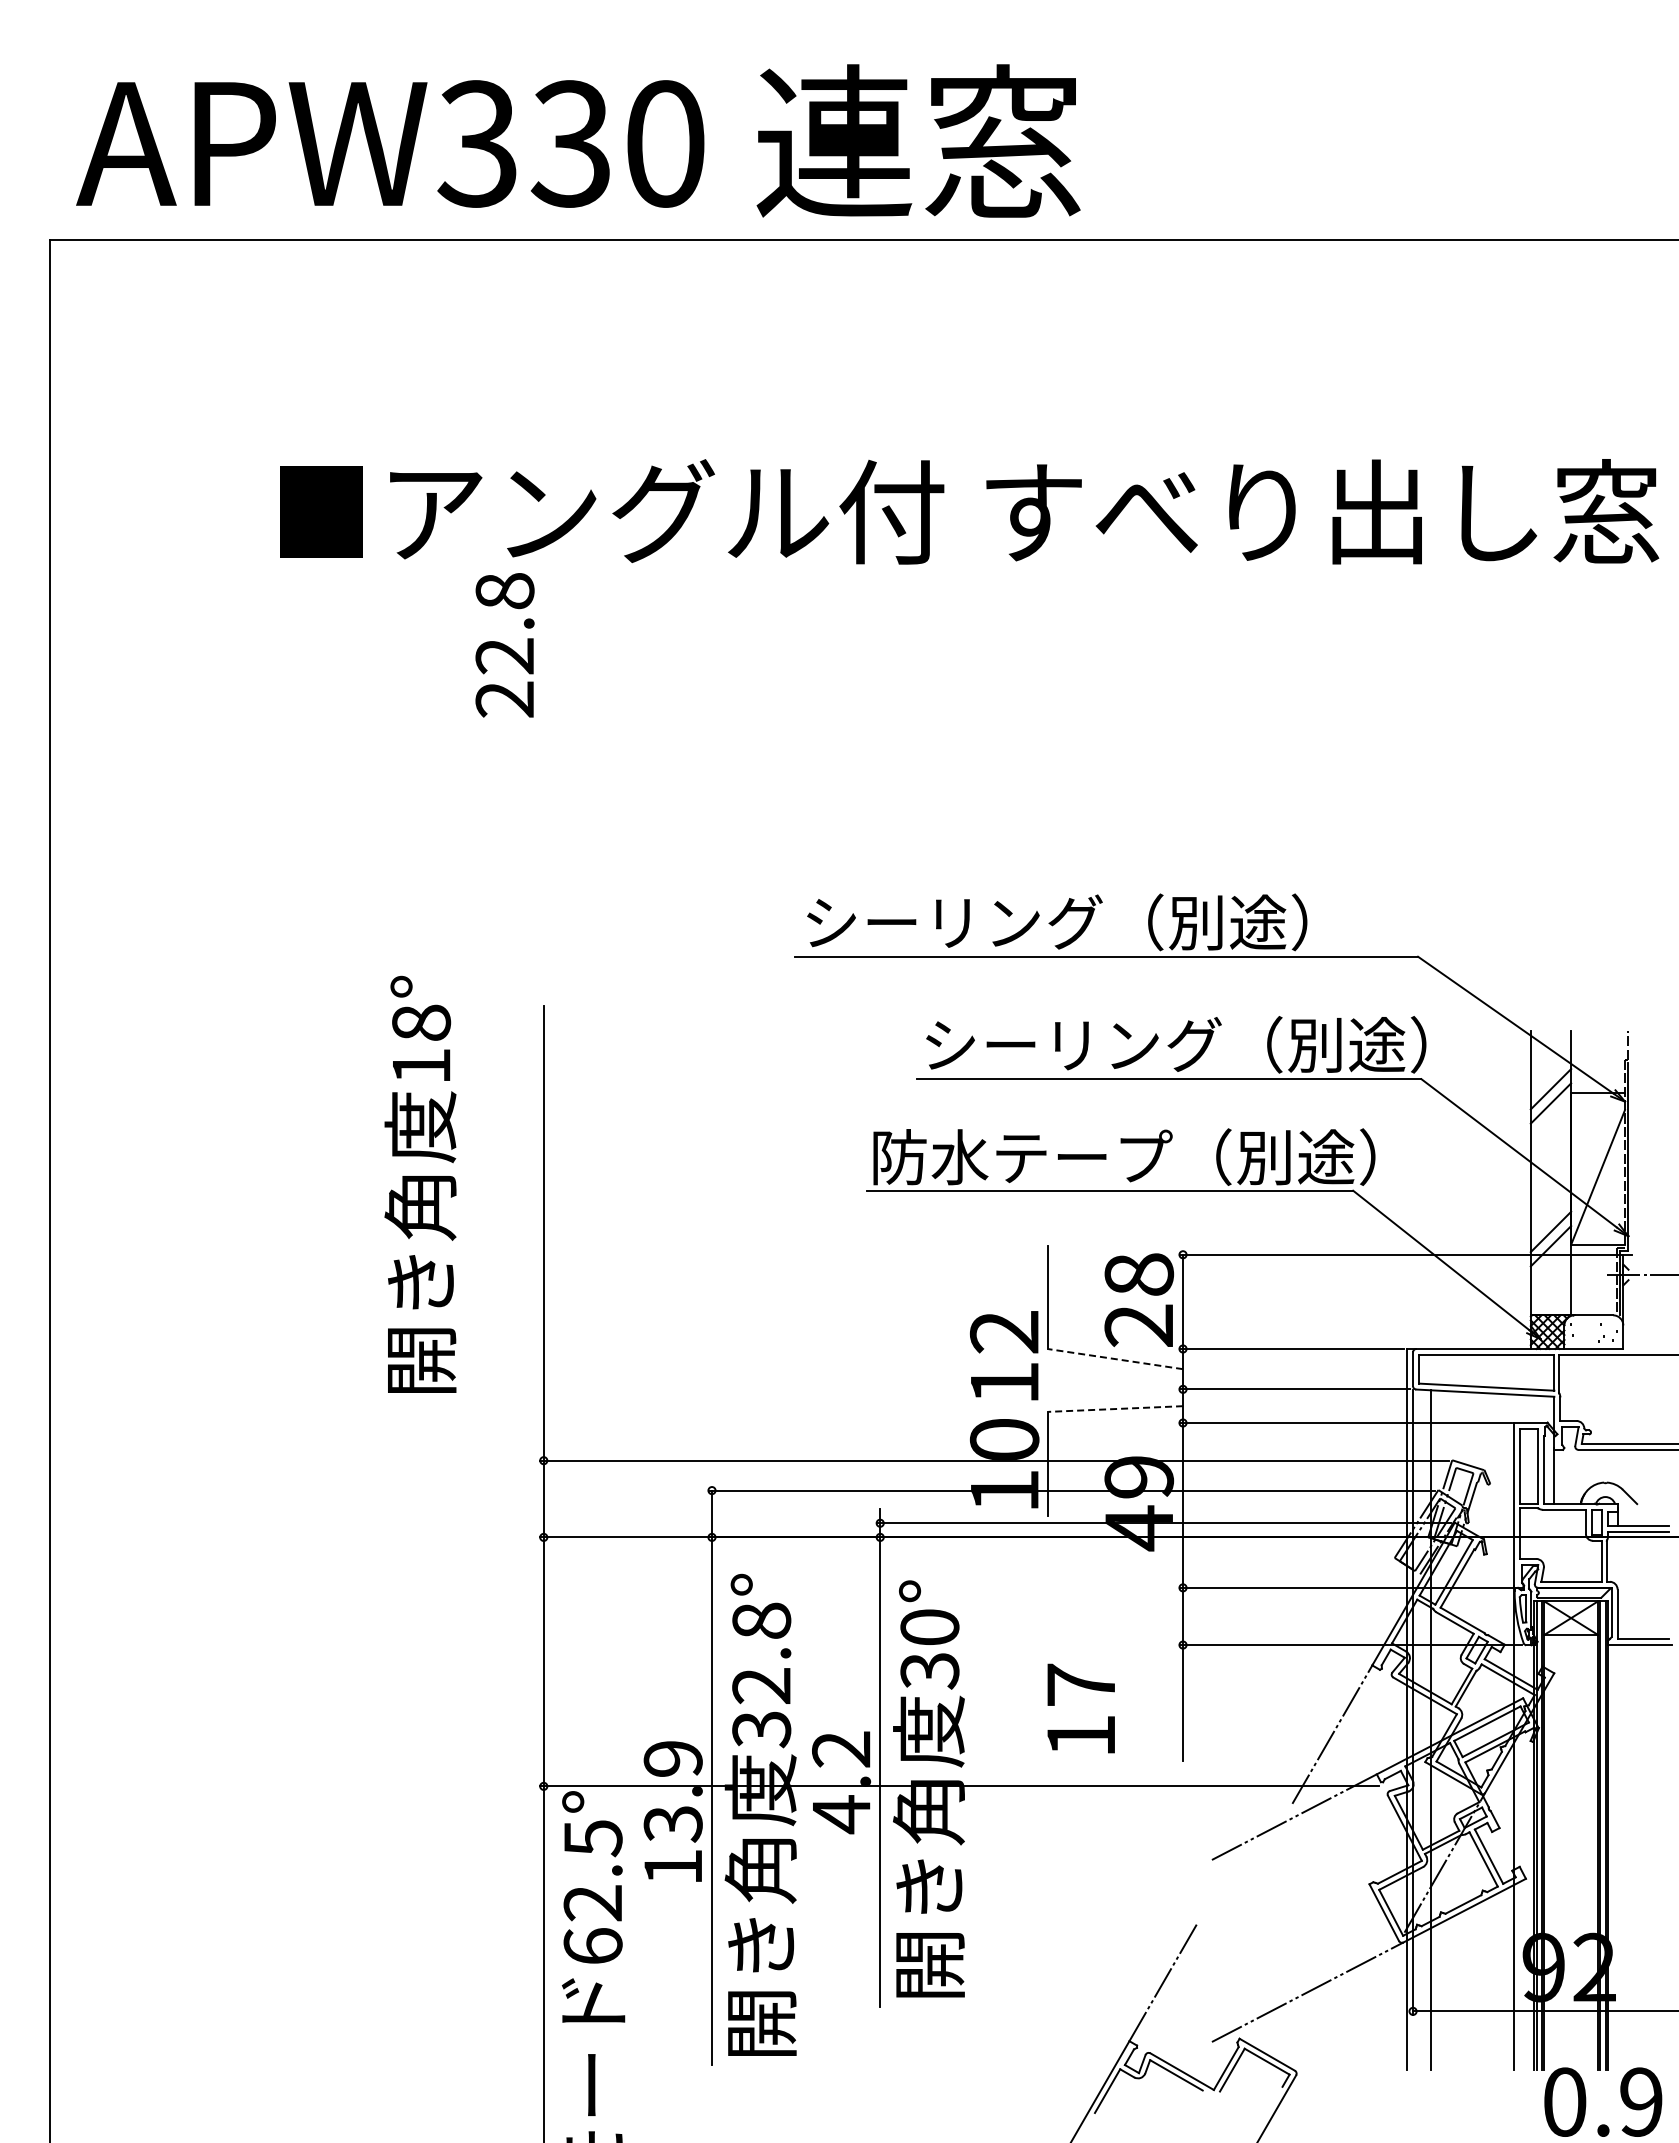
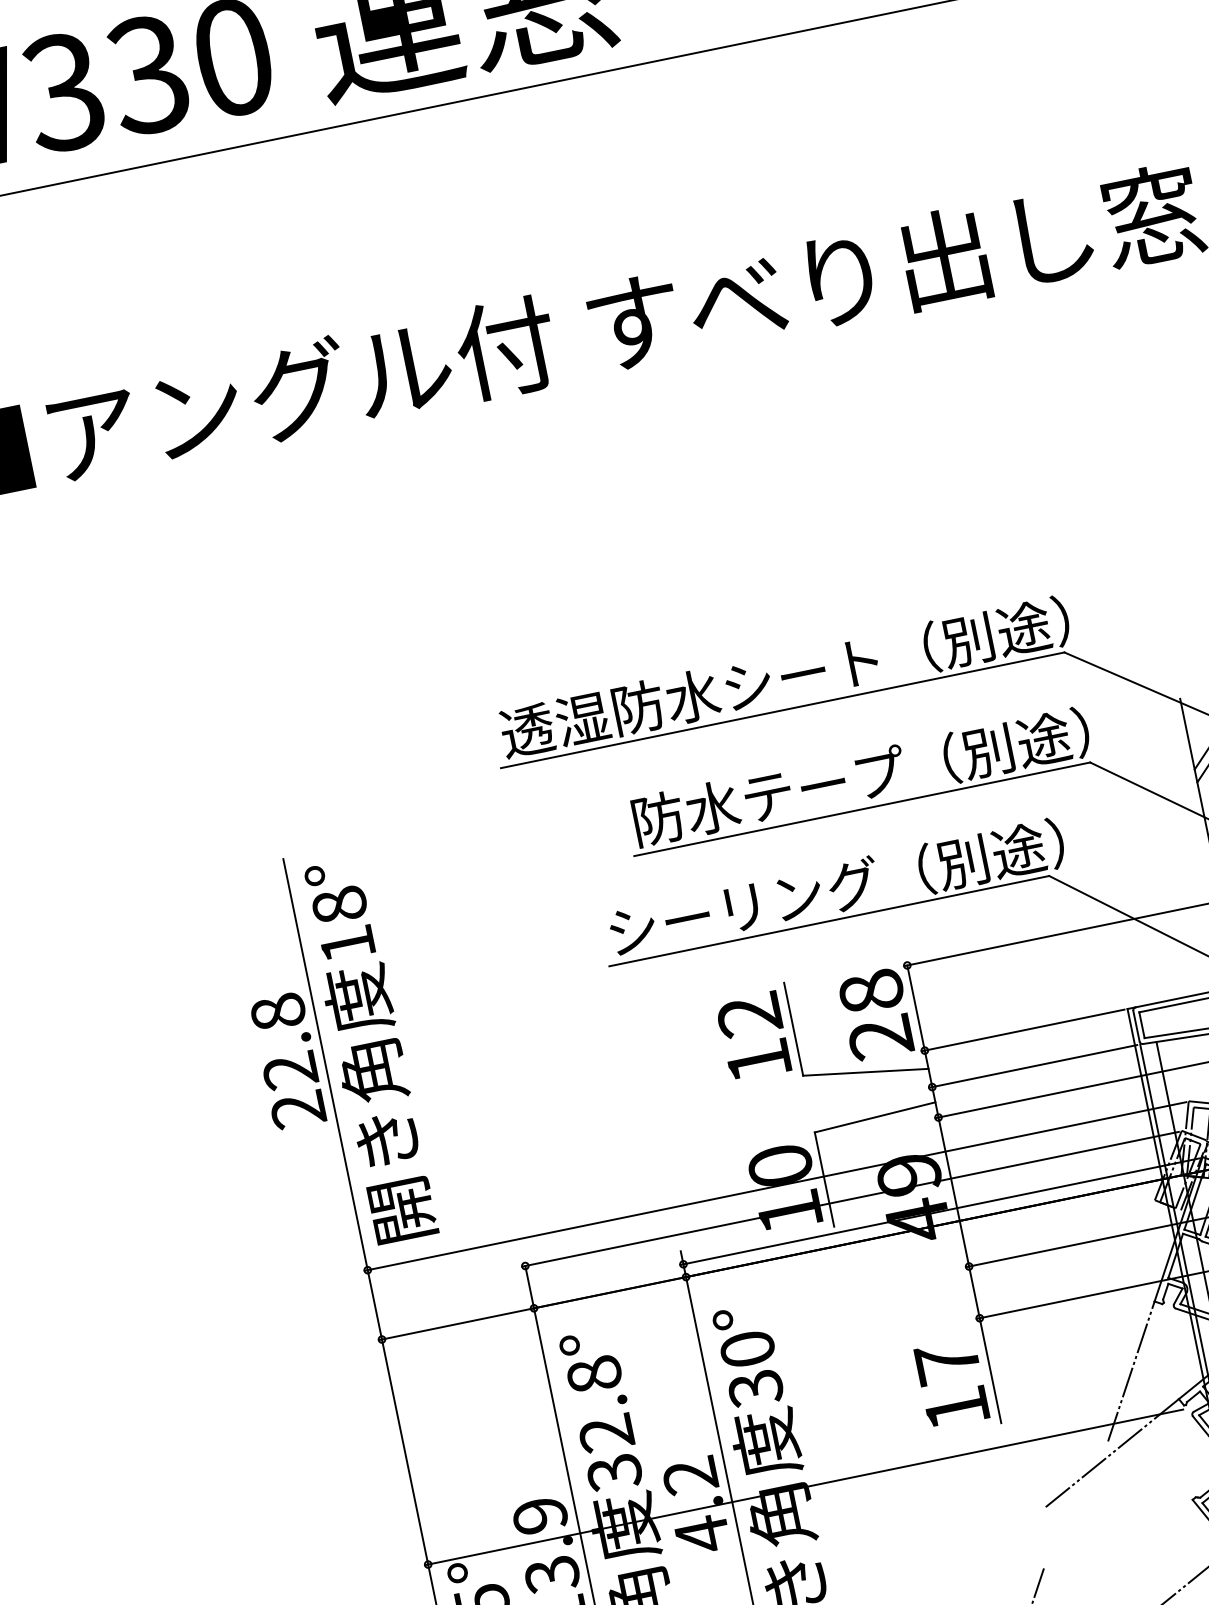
text: (504, 645) -> (287, 1061), moved
text: (1115, 922) -> (784, 677), シーリング（別途） -> 透湿防水シート（別途）
text: (1073, 1044) -> (769, 795), シーリング（別途） -> 防水テープ（別途）
text: (1022, 1157) -> (744, 907), 防水テープ（別途） -> シーリング（別途）
text: (420, 1183) -> (368, 1050), moved
text: (1004, 1355) -> (753, 1036), moved
line: (1115, 1359) -> (865, 1072), dashed -> solid
line: (1115, 1409) -> (874, 1117), dashed -> solid
text: (1080, 1708) -> (951, 1383), moved

